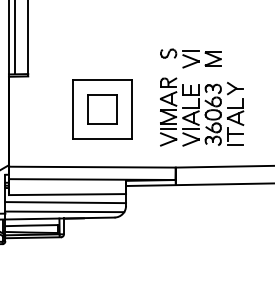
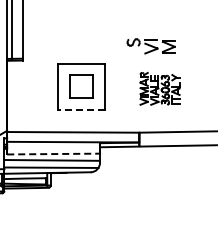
part: (201, 111) -> (159, 88), size x0.6
line: (101, 138) -> (80, 109), solid -> dashed
line: (68, 195) -> (54, 154), solid -> dashed

